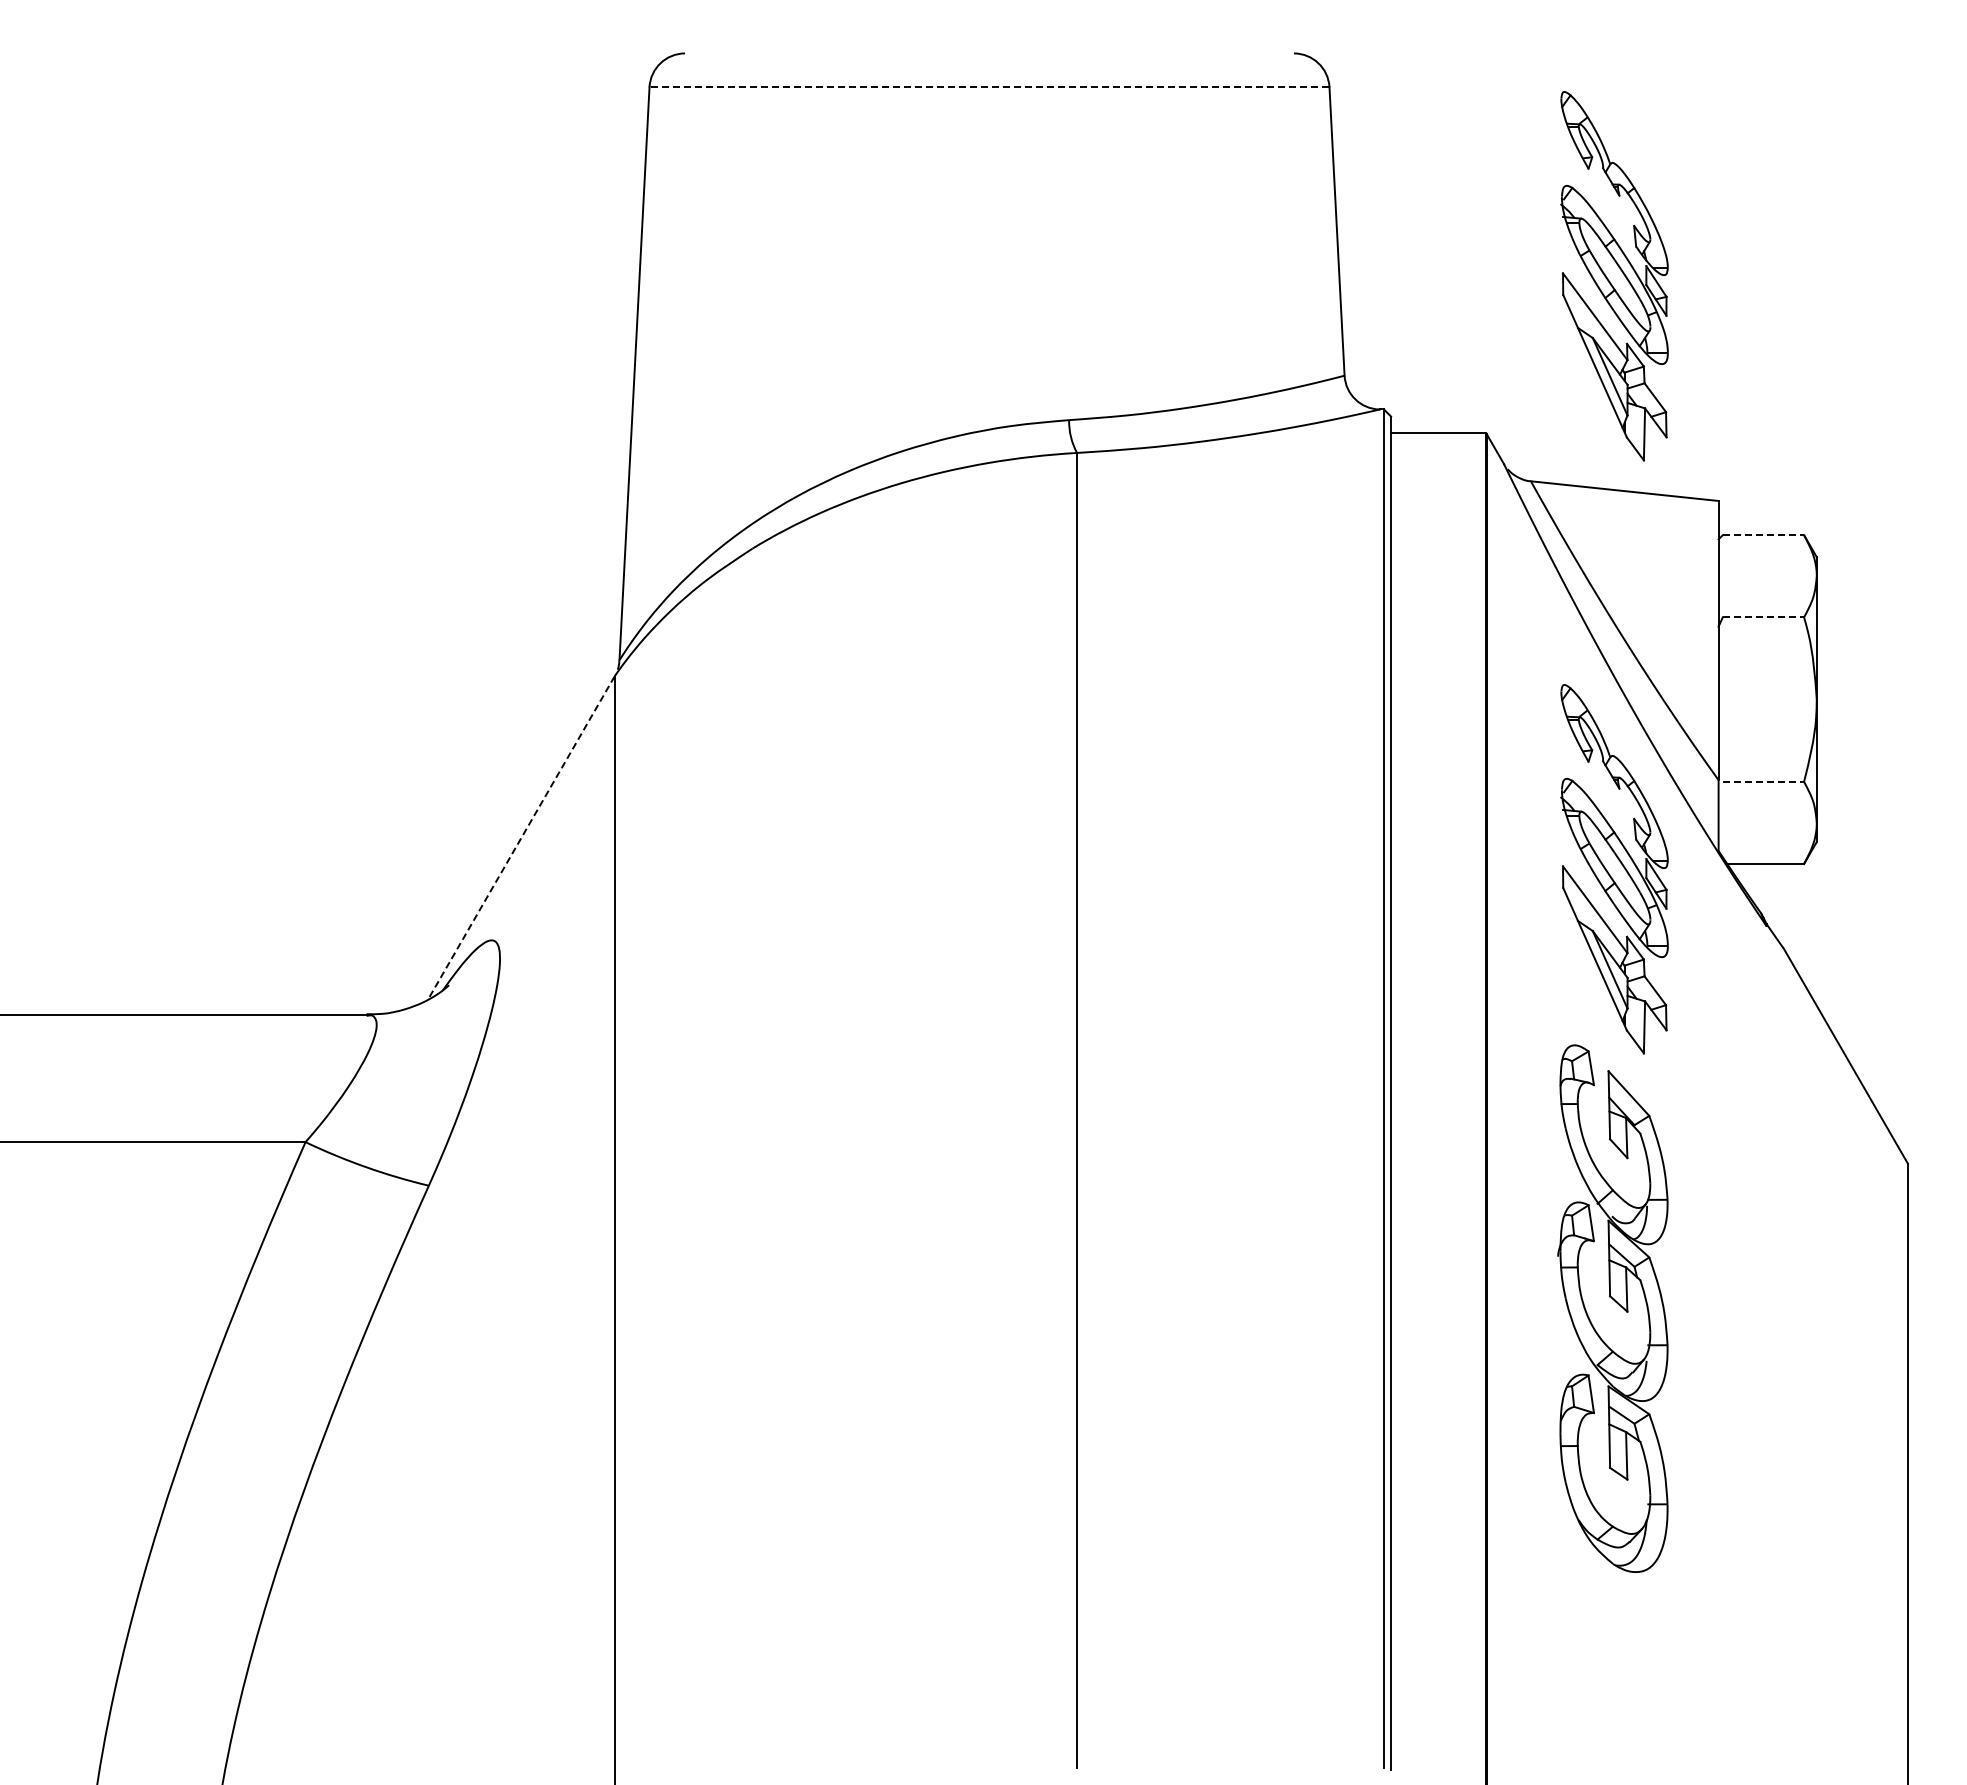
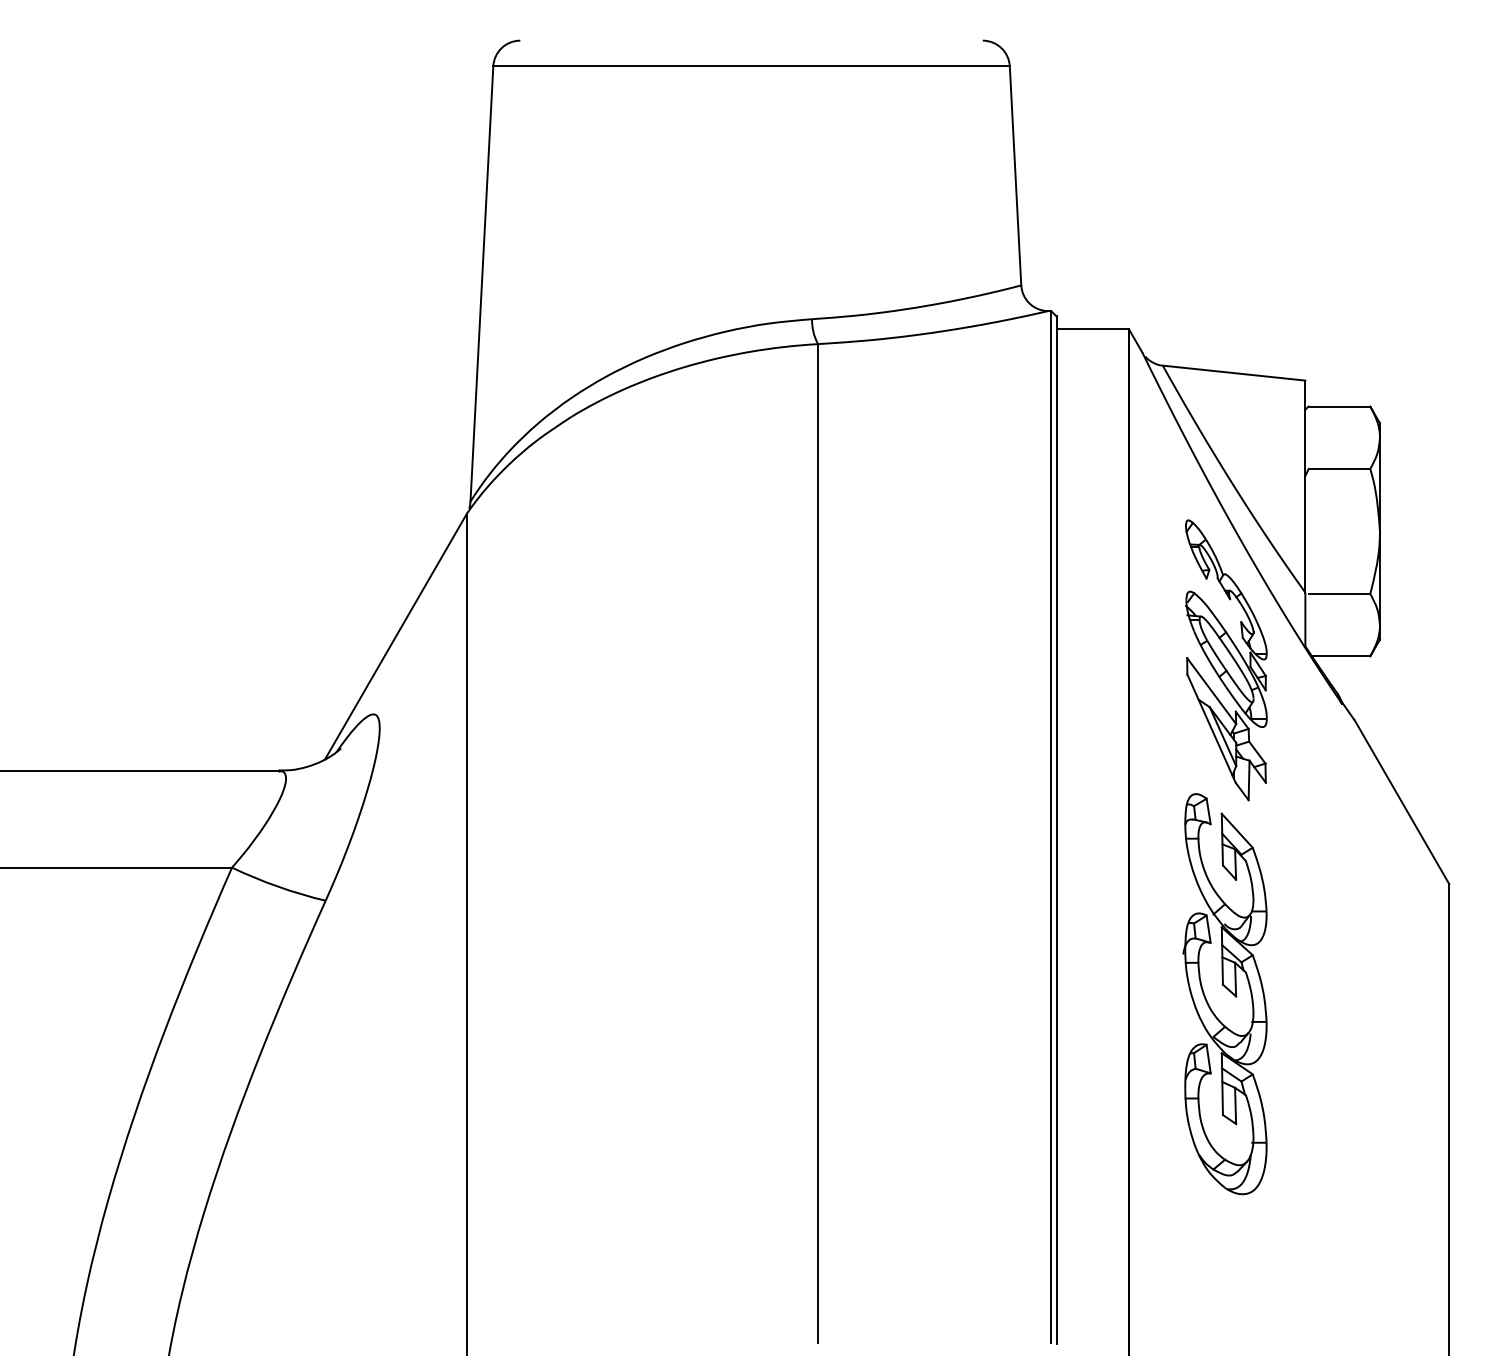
line: (989, 87) -> (751, 66), dashed -> solid
part: (1614, 276) -> (1226, 210), removed
line: (1763, 535) -> (1339, 406), dashed -> solid
line: (1763, 617) -> (1339, 469), dashed -> solid
line: (1763, 781) -> (1339, 593), dashed -> solid
line: (521, 838) -> (396, 636), dashed -> solid

